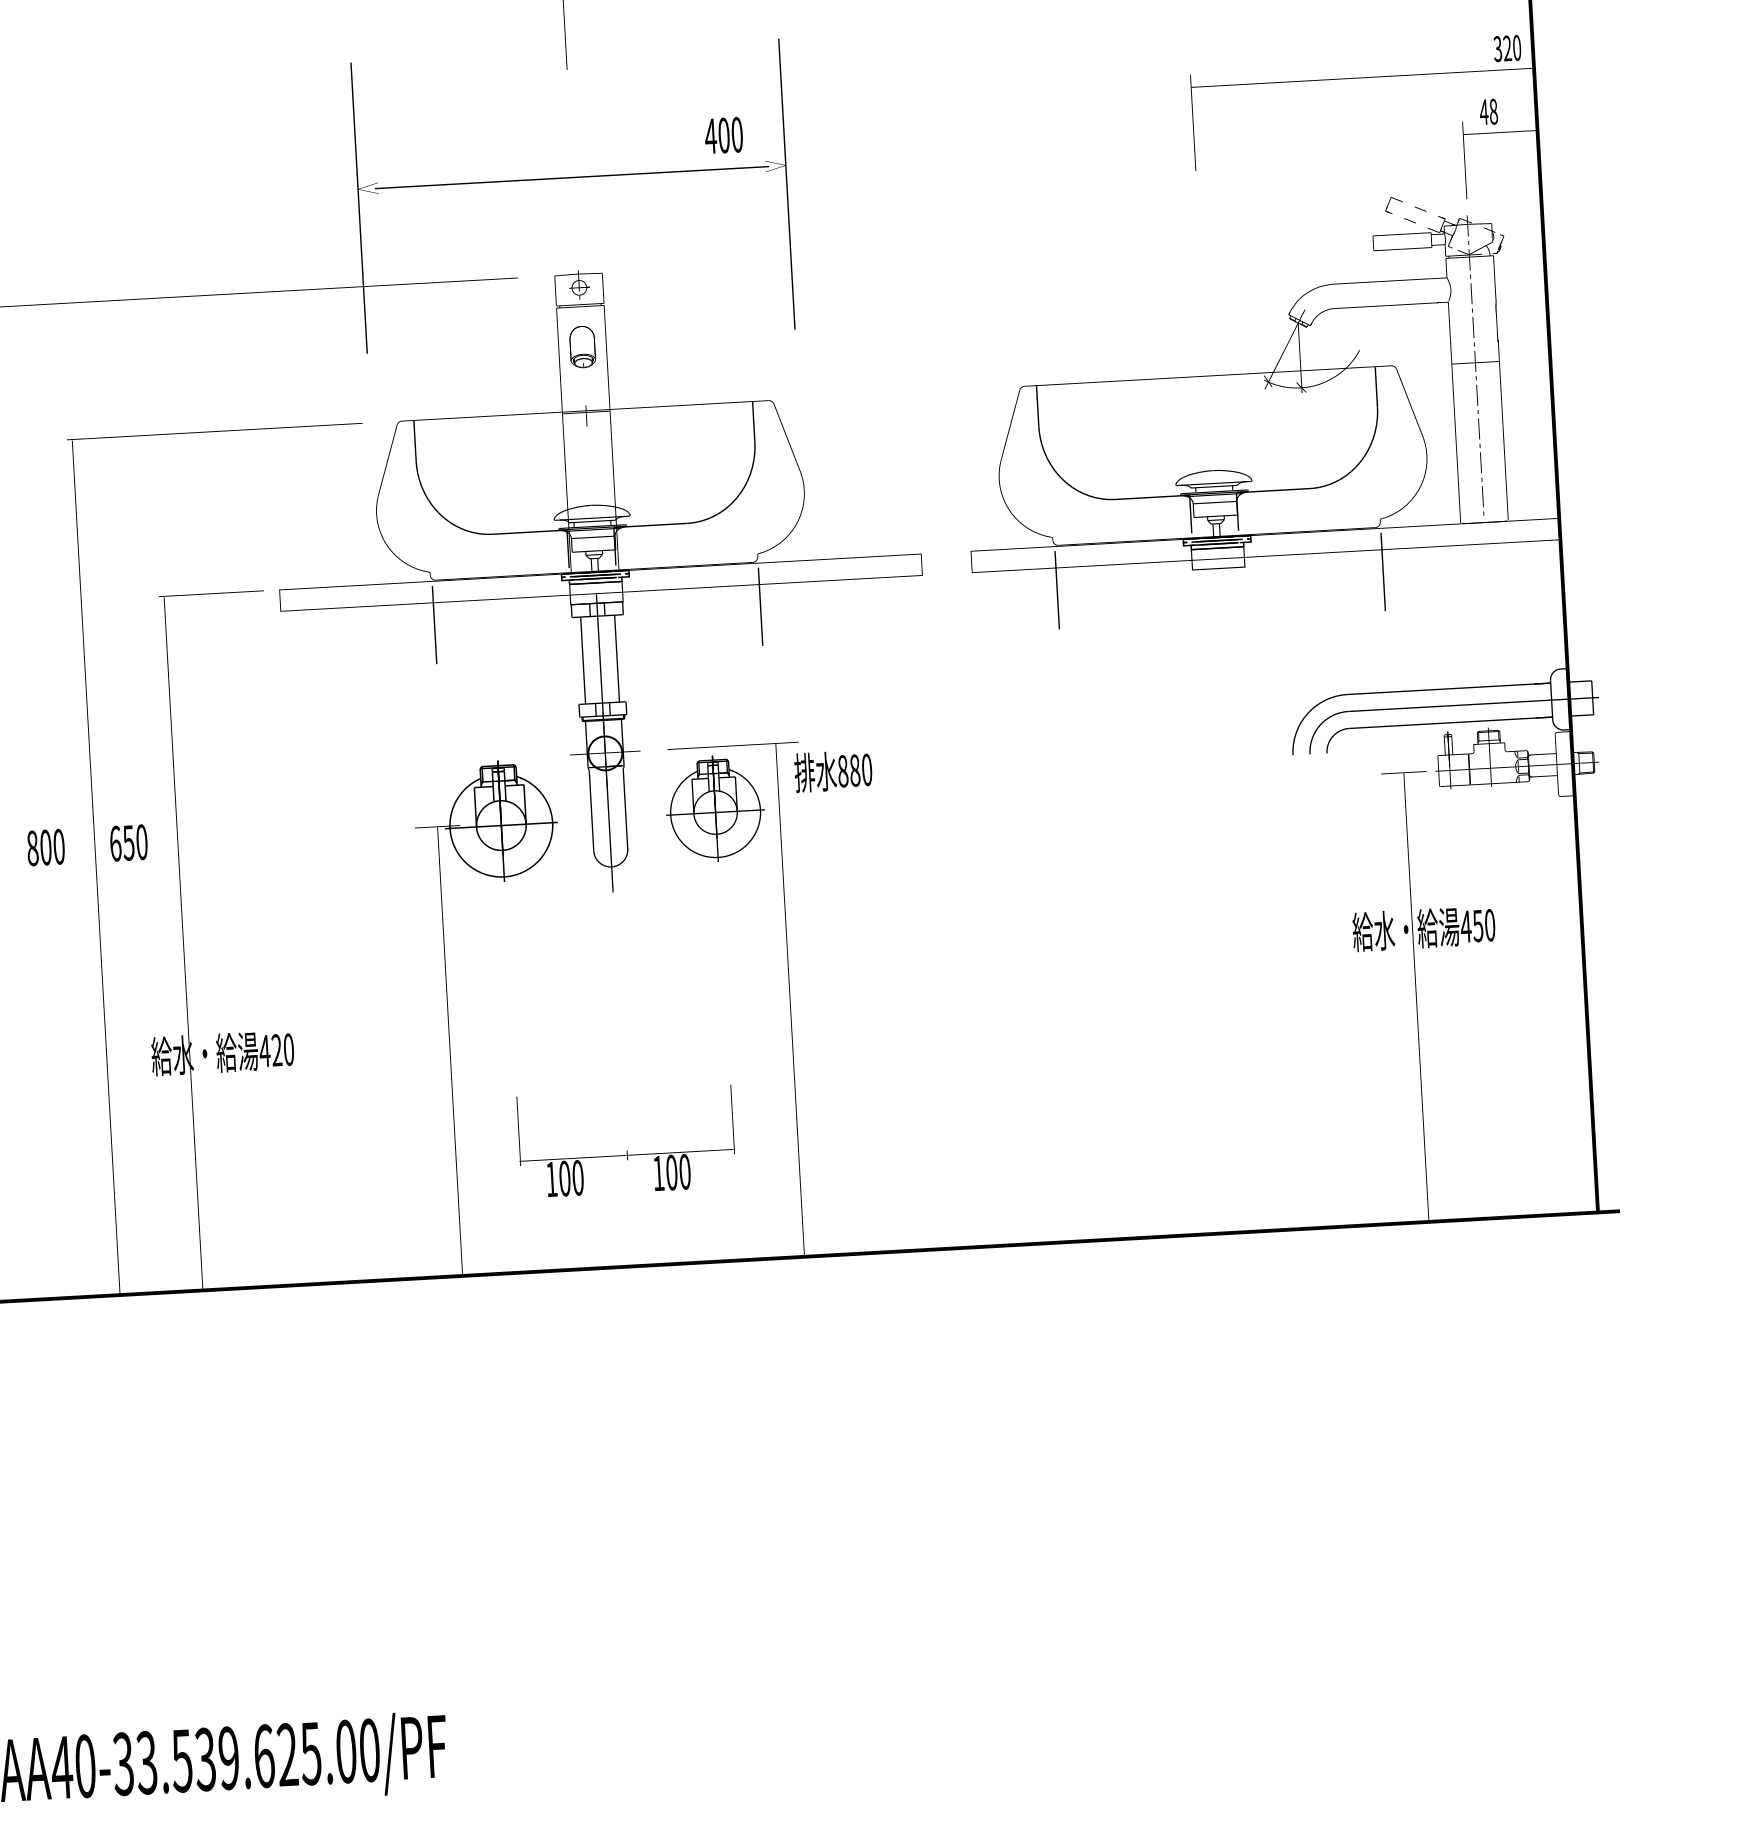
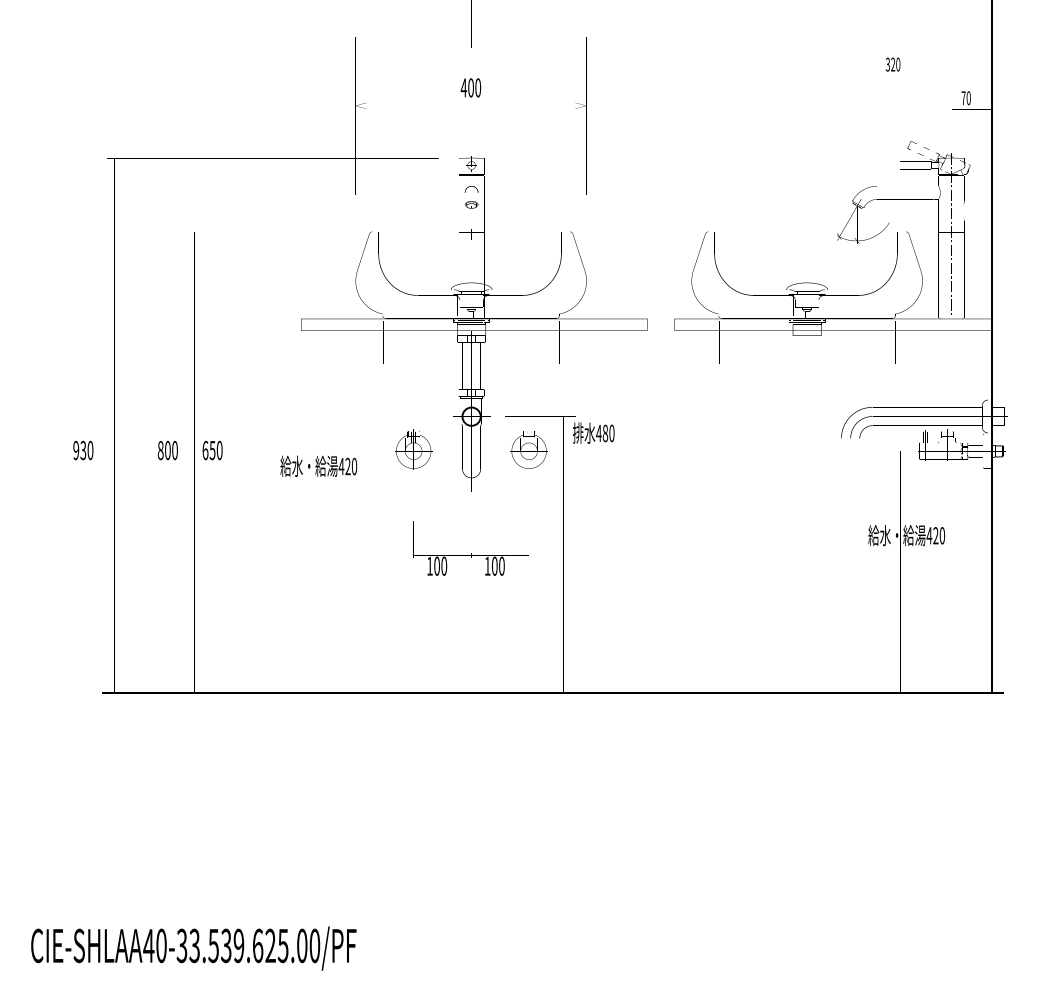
text: (1506, 48) -> (892, 64), moved
text: (1487, 110) -> (965, 97), 48 -> 70
text: (722, 134) -> (470, 87), moved
text: (842, 771) -> (598, 433), 880 -> 480
part: (714, 808) -> (528, 449), size x0.71
part: (501, 820) -> (413, 449), size x0.62
text: (1477, 925) -> (935, 535), 450 -> 420
text: (222, 1051) -> (318, 465), moved
text: (624, 1142) -> (470, 548), moved

